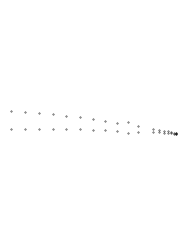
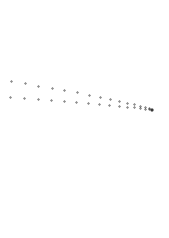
part: (128, 127) -> (99, 100), size x0.62
part: (164, 131) -> (135, 105), size x1.43

